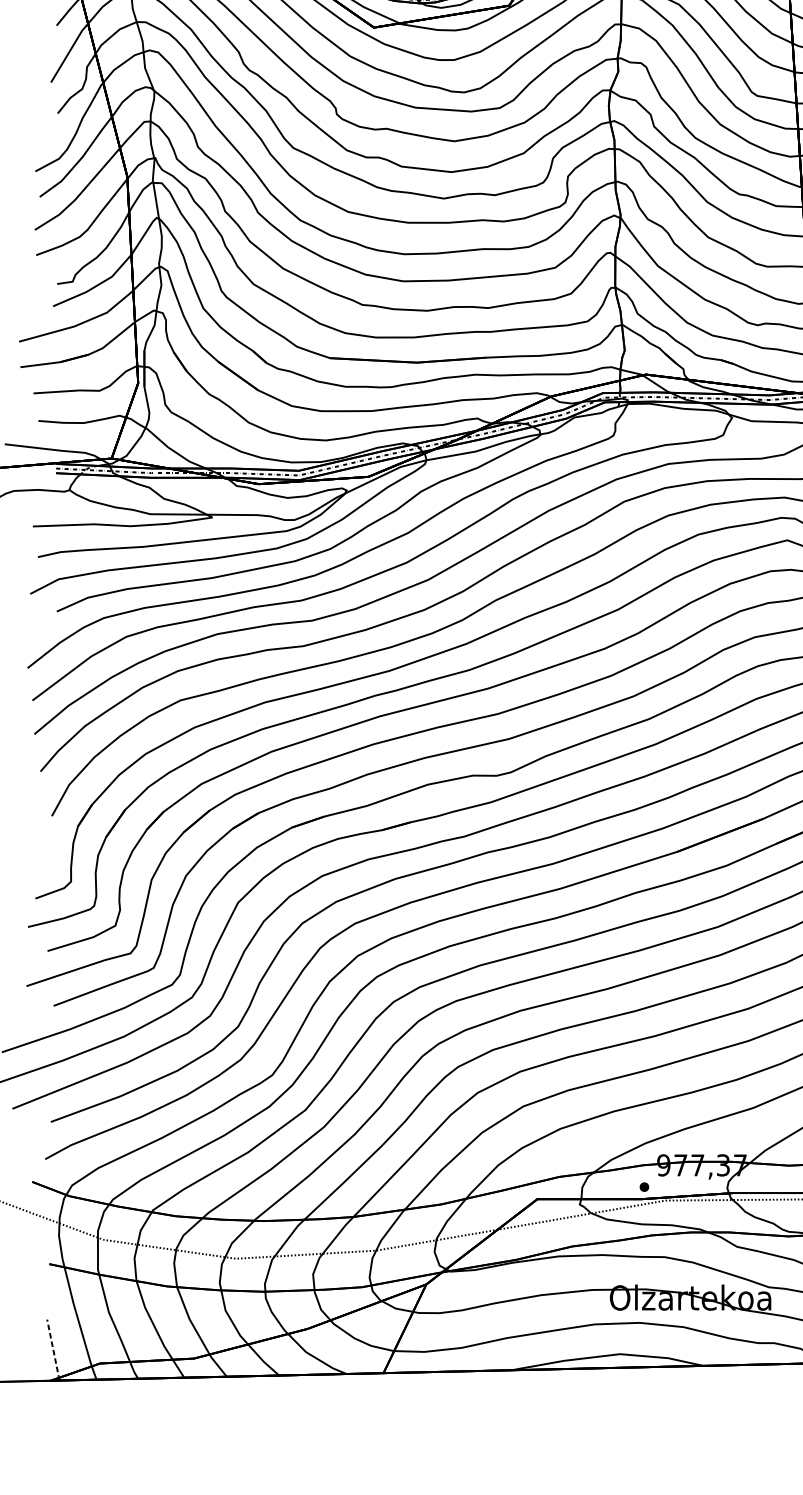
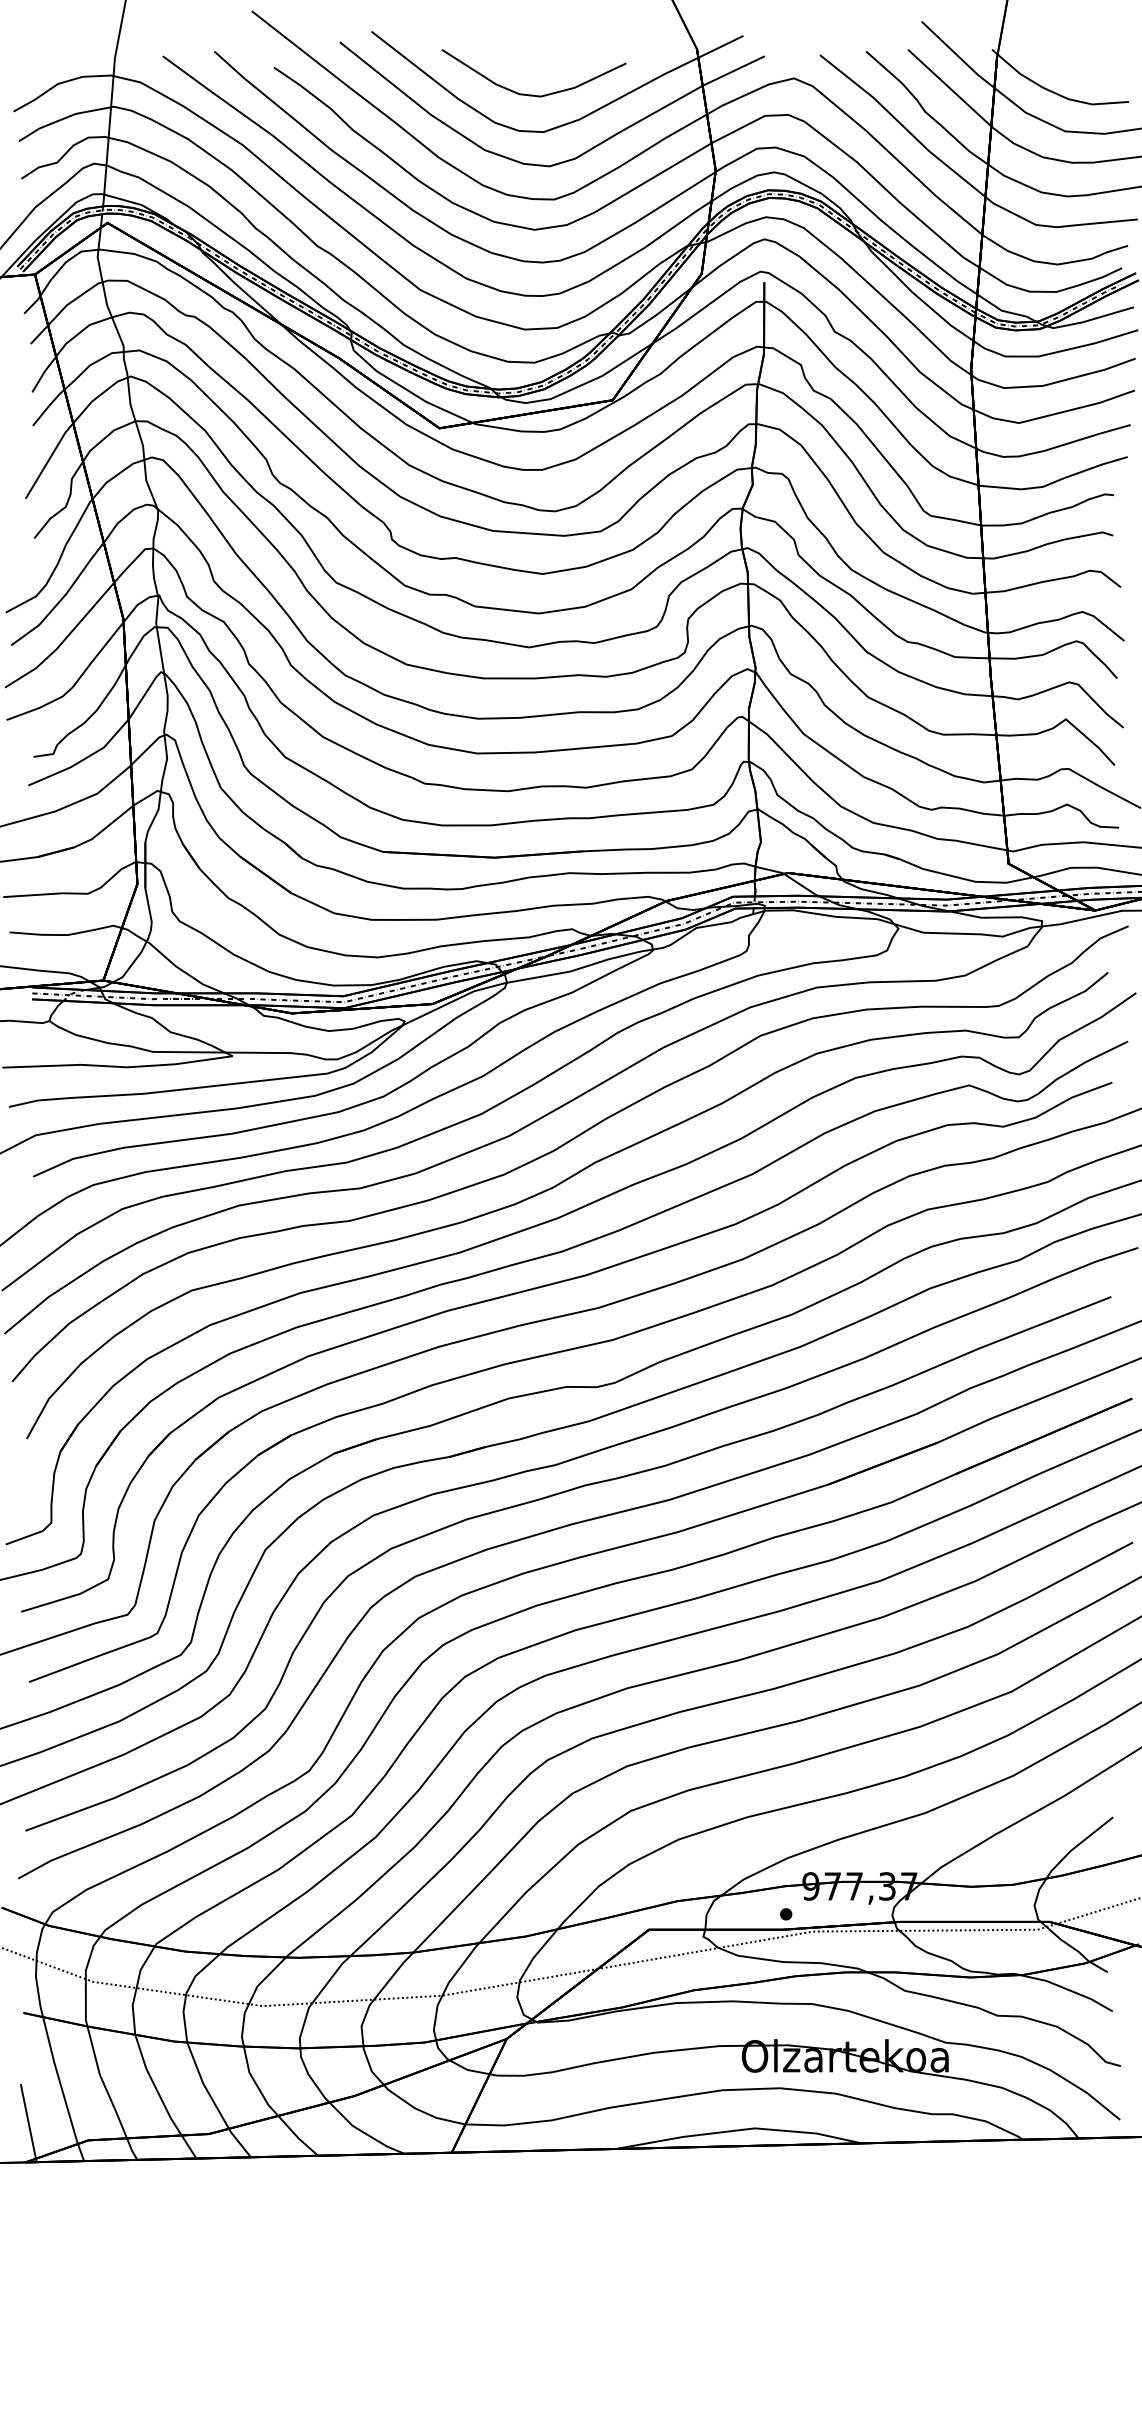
line: (53, 1350) -> (28, 2123), dashed -> solid

